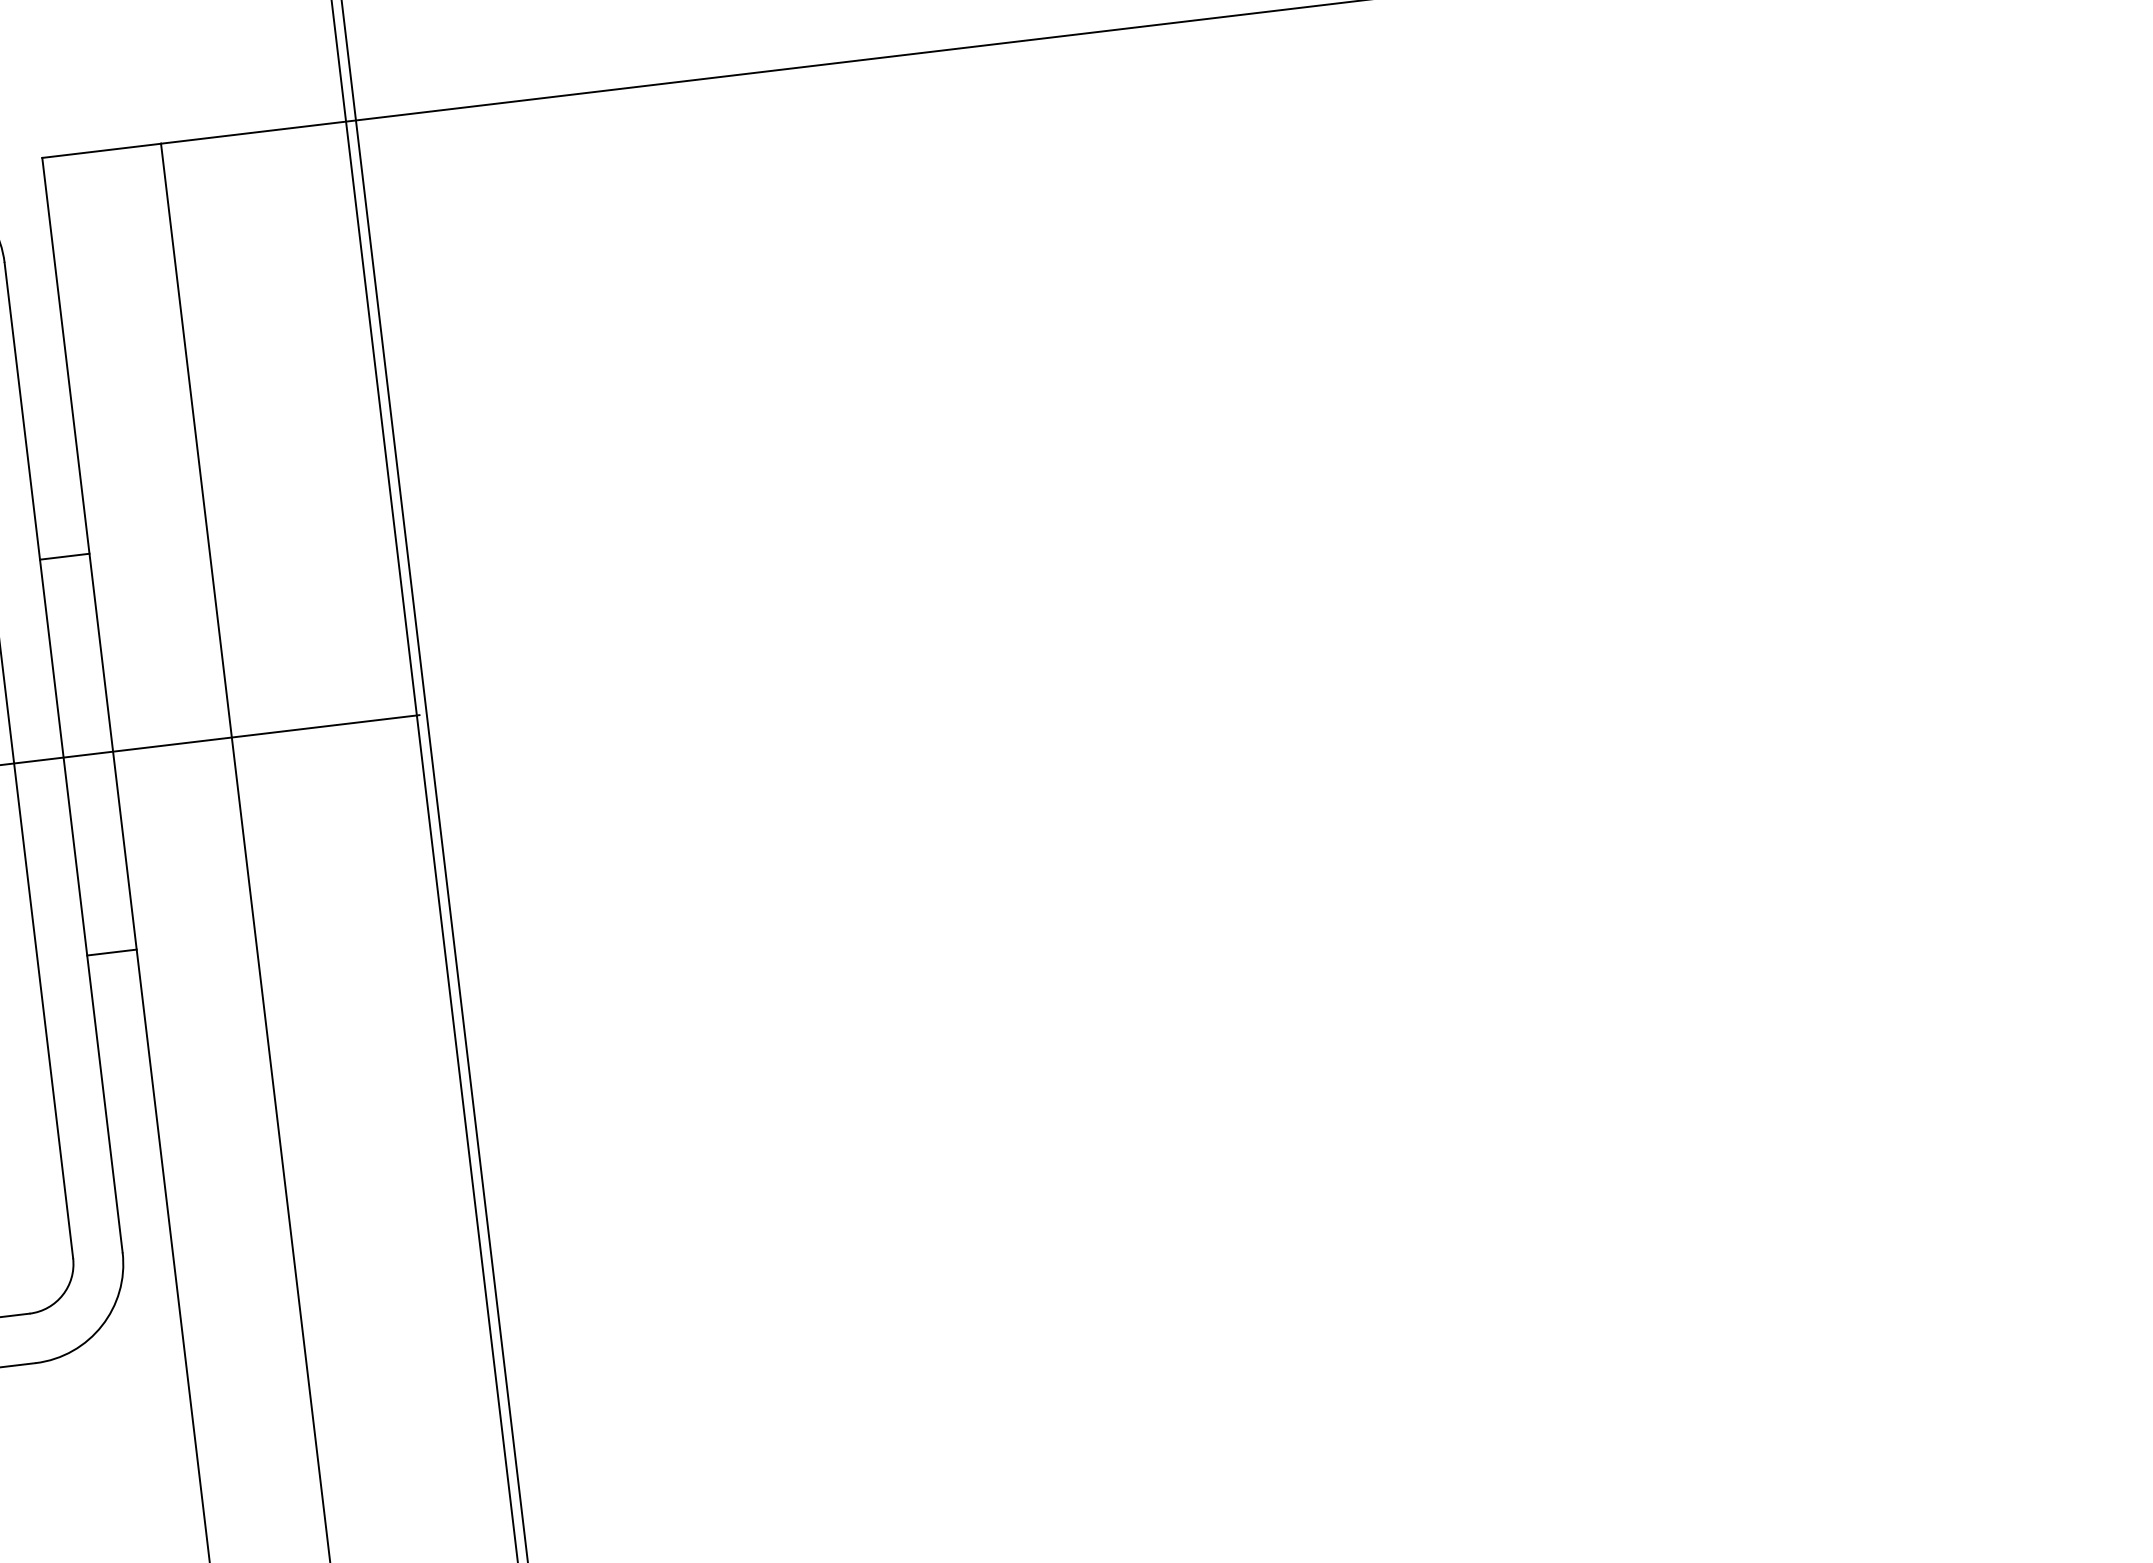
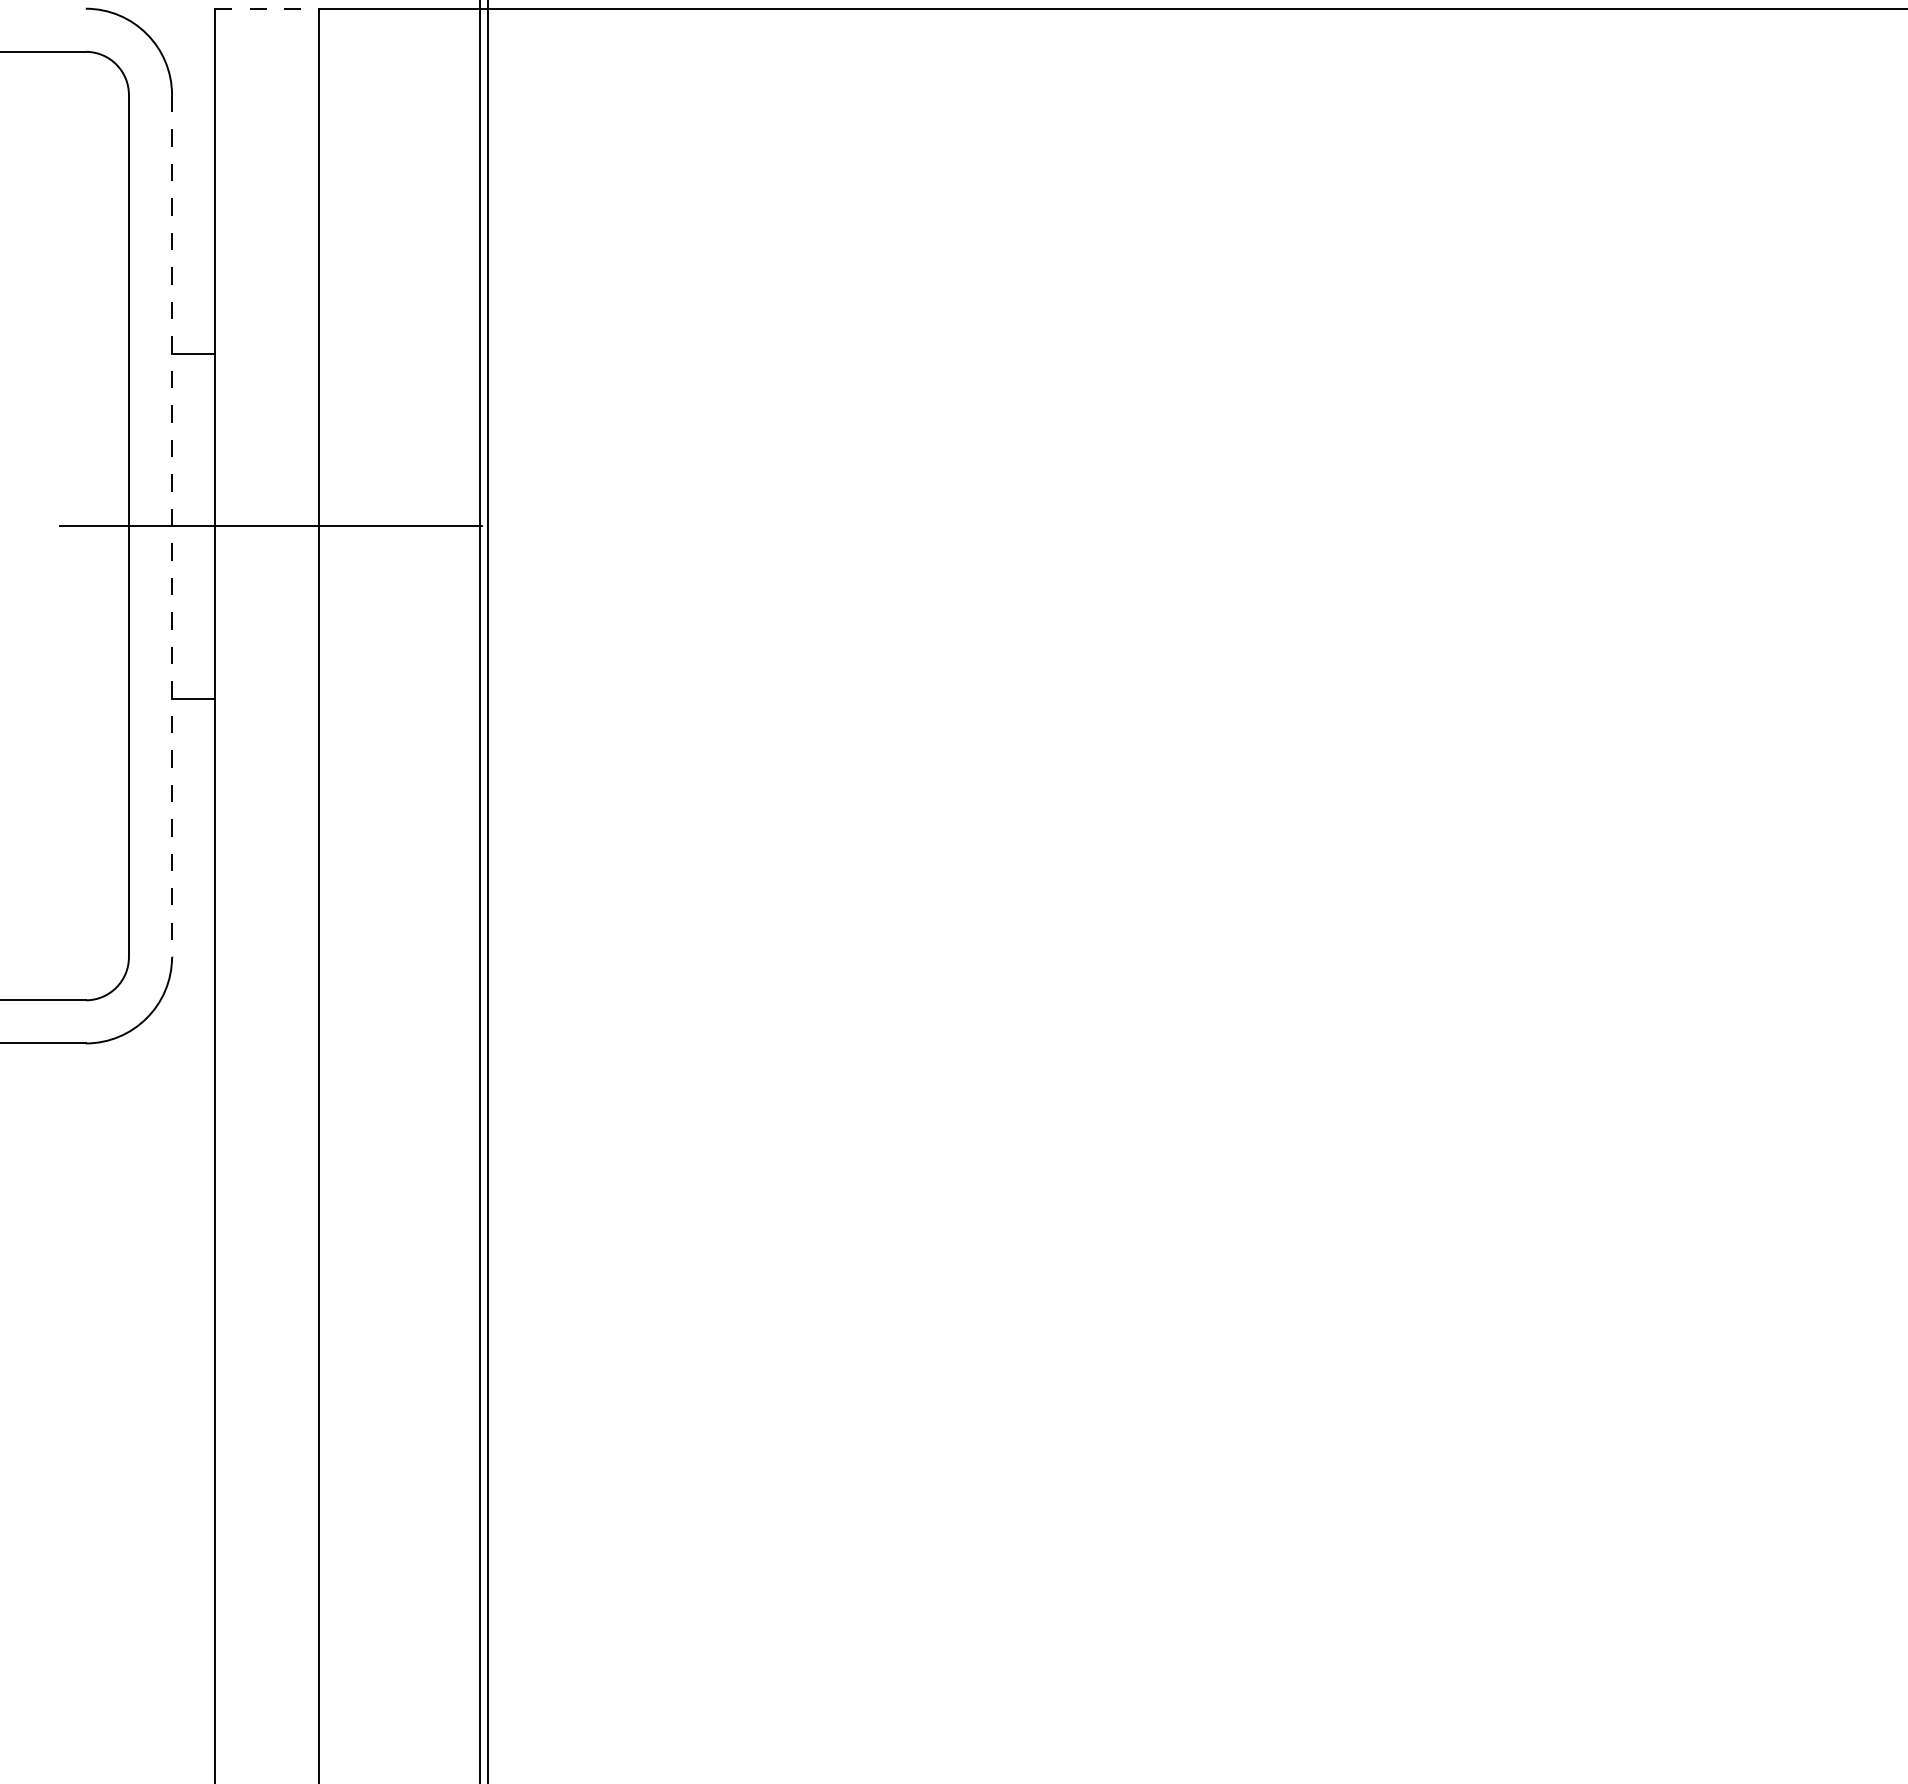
line: (101, 150) -> (266, 8), solid -> dashed
line: (64, 757) -> (172, 526), solid -> dashed

